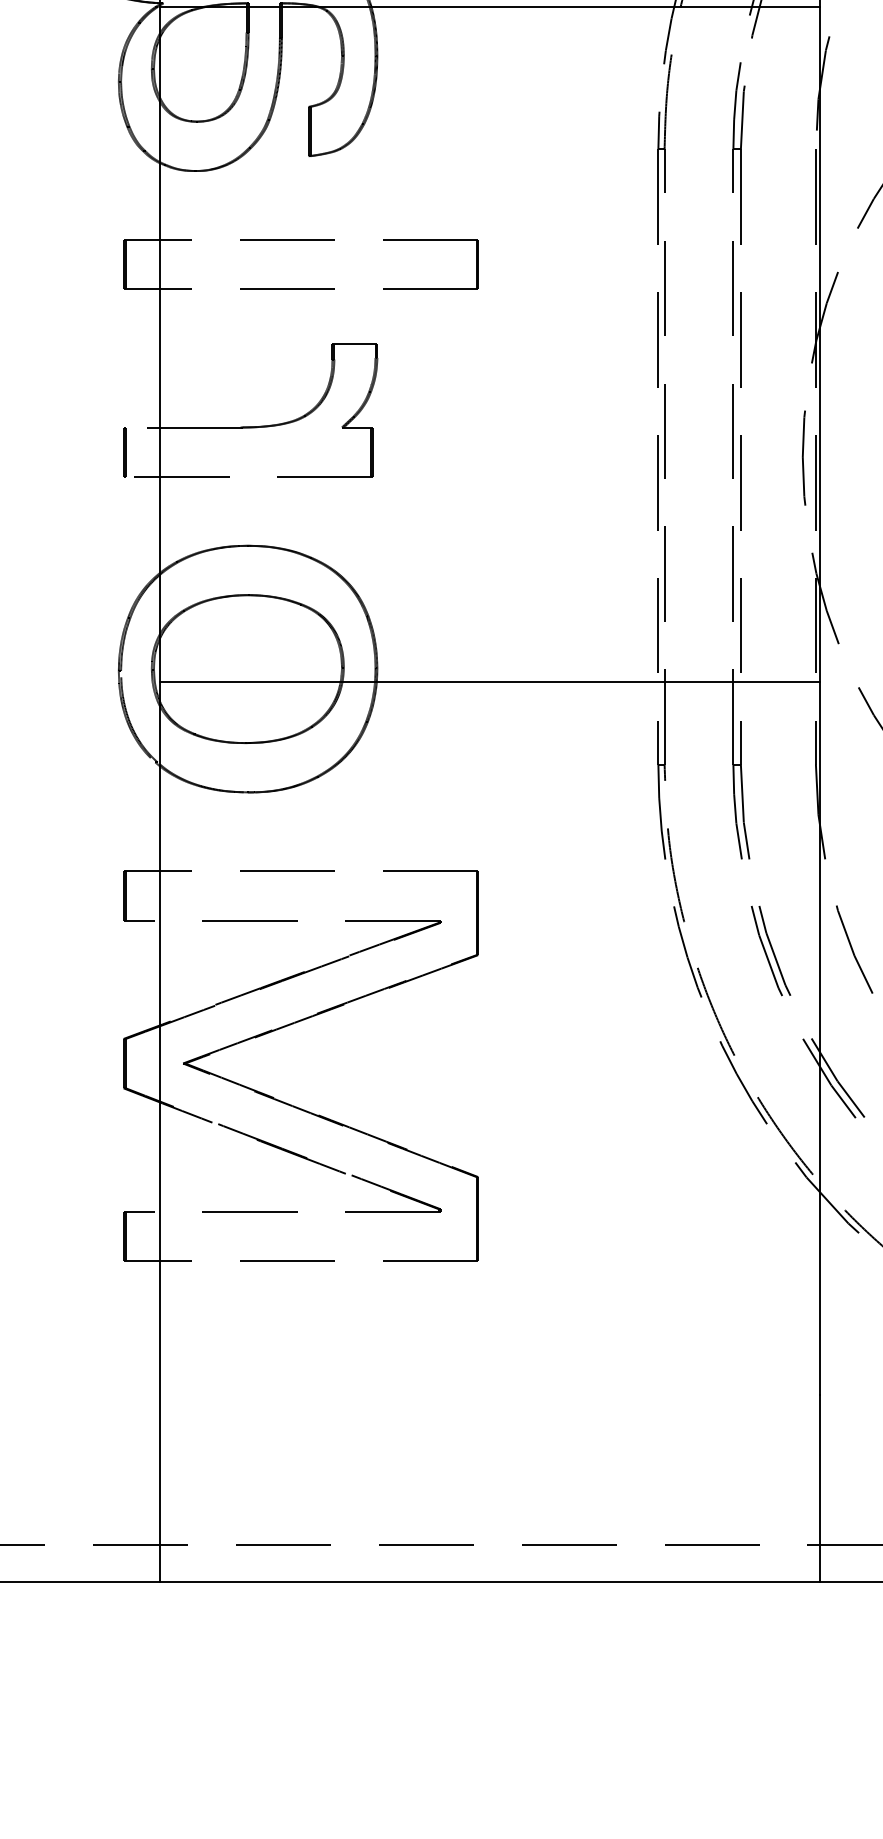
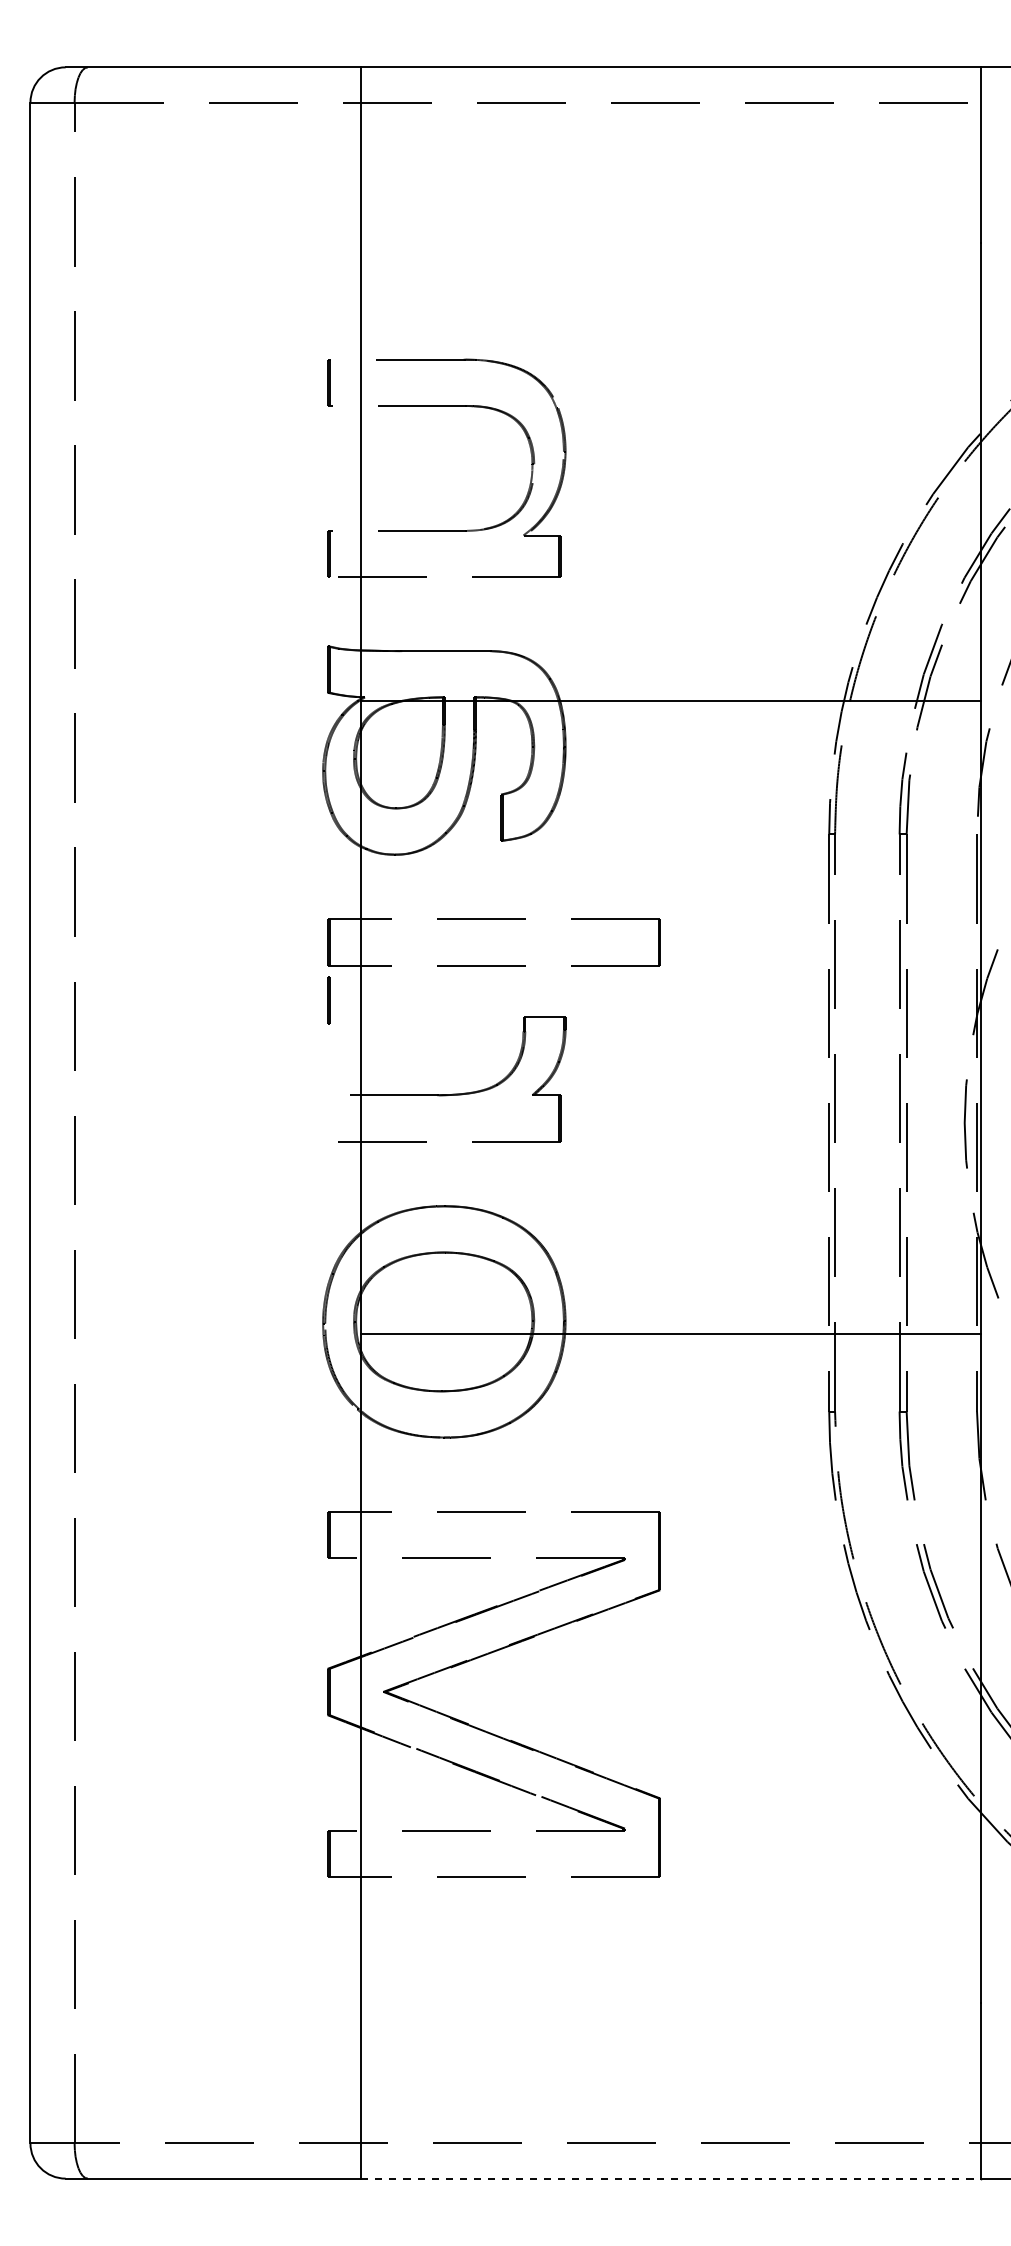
line: (124, 452) -> (328, 1000), moved
line: (489, 1582) -> (670, 2178), solid -> dashed

